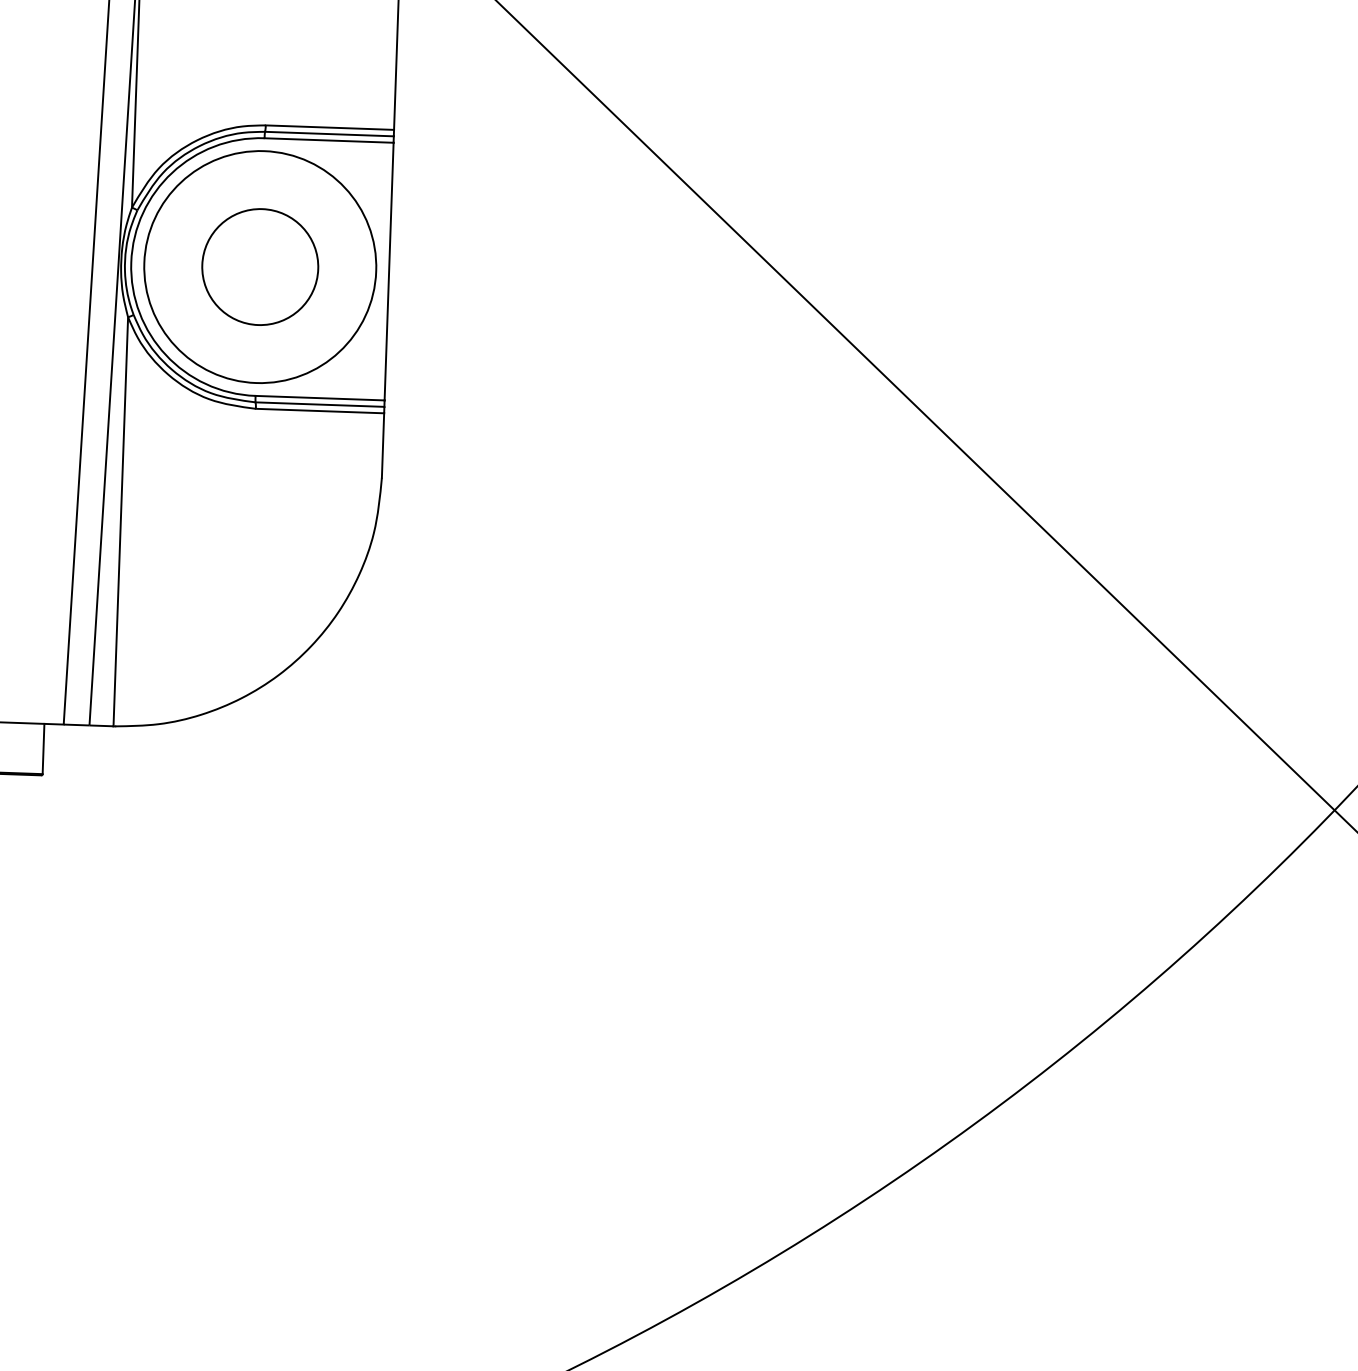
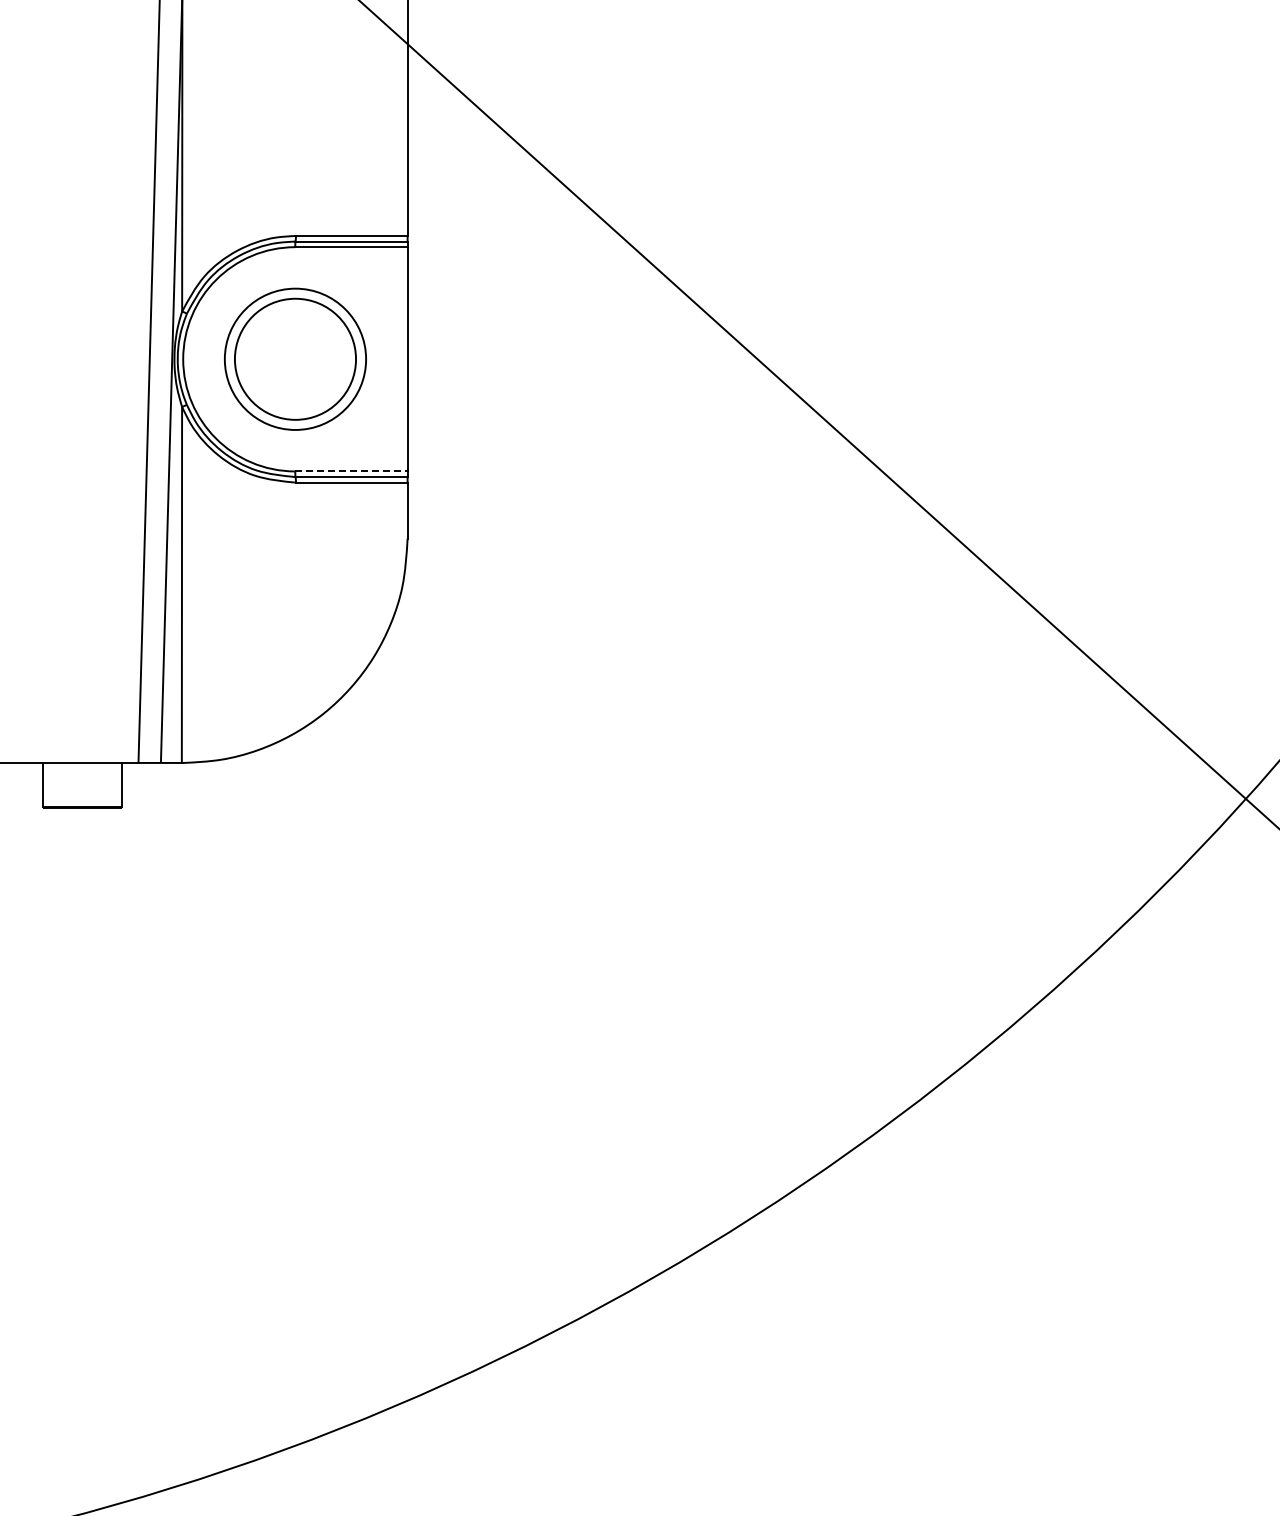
circle: (260, 266) -> (295, 358), size x1.4
circle: (260, 267) -> (295, 359), size x0.6
line: (320, 398) -> (351, 471), solid -> dashed

